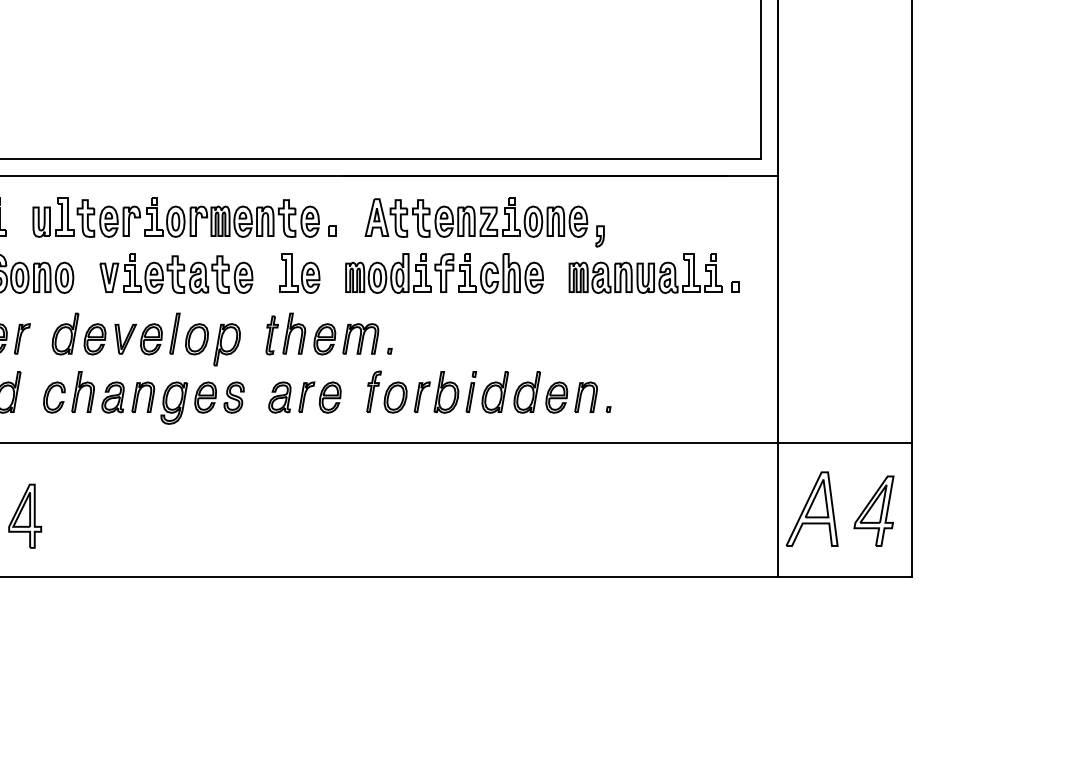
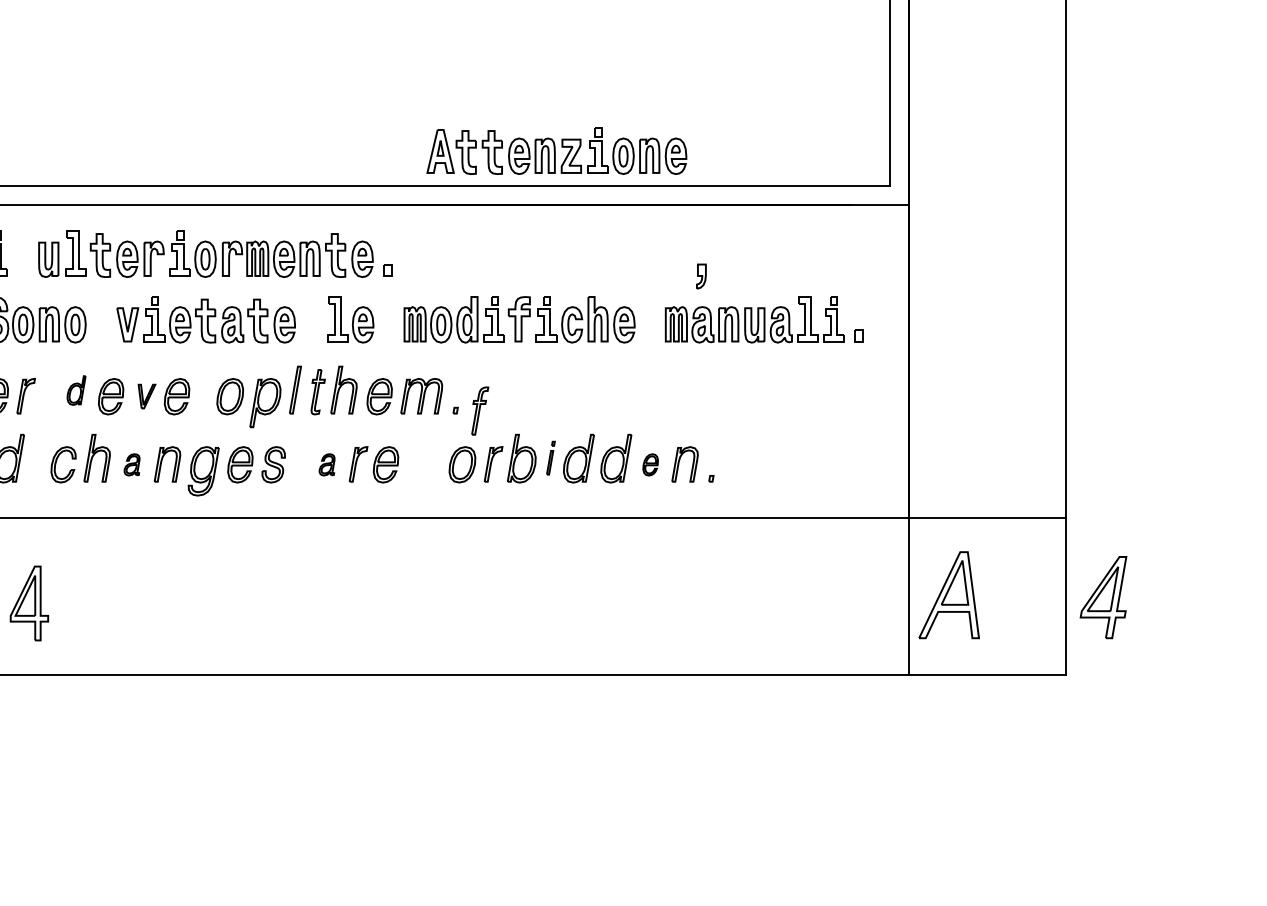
part: (476, 216) -> (556, 150), moved
part: (174, 333) -> (295, 389), moved
part: (65, 334) -> (76, 390), size x0.6
part: (125, 339) -> (146, 396), size x0.7
part: (374, 391) -> (480, 410), moved
part: (470, 391) -> (550, 457), size x0.7
part: (112, 397) -> (131, 464), size x0.6
part: (279, 397) -> (326, 464), size x0.6
part: (556, 397) -> (650, 464), size x0.6
part: (873, 511) -> (1103, 597), moved

